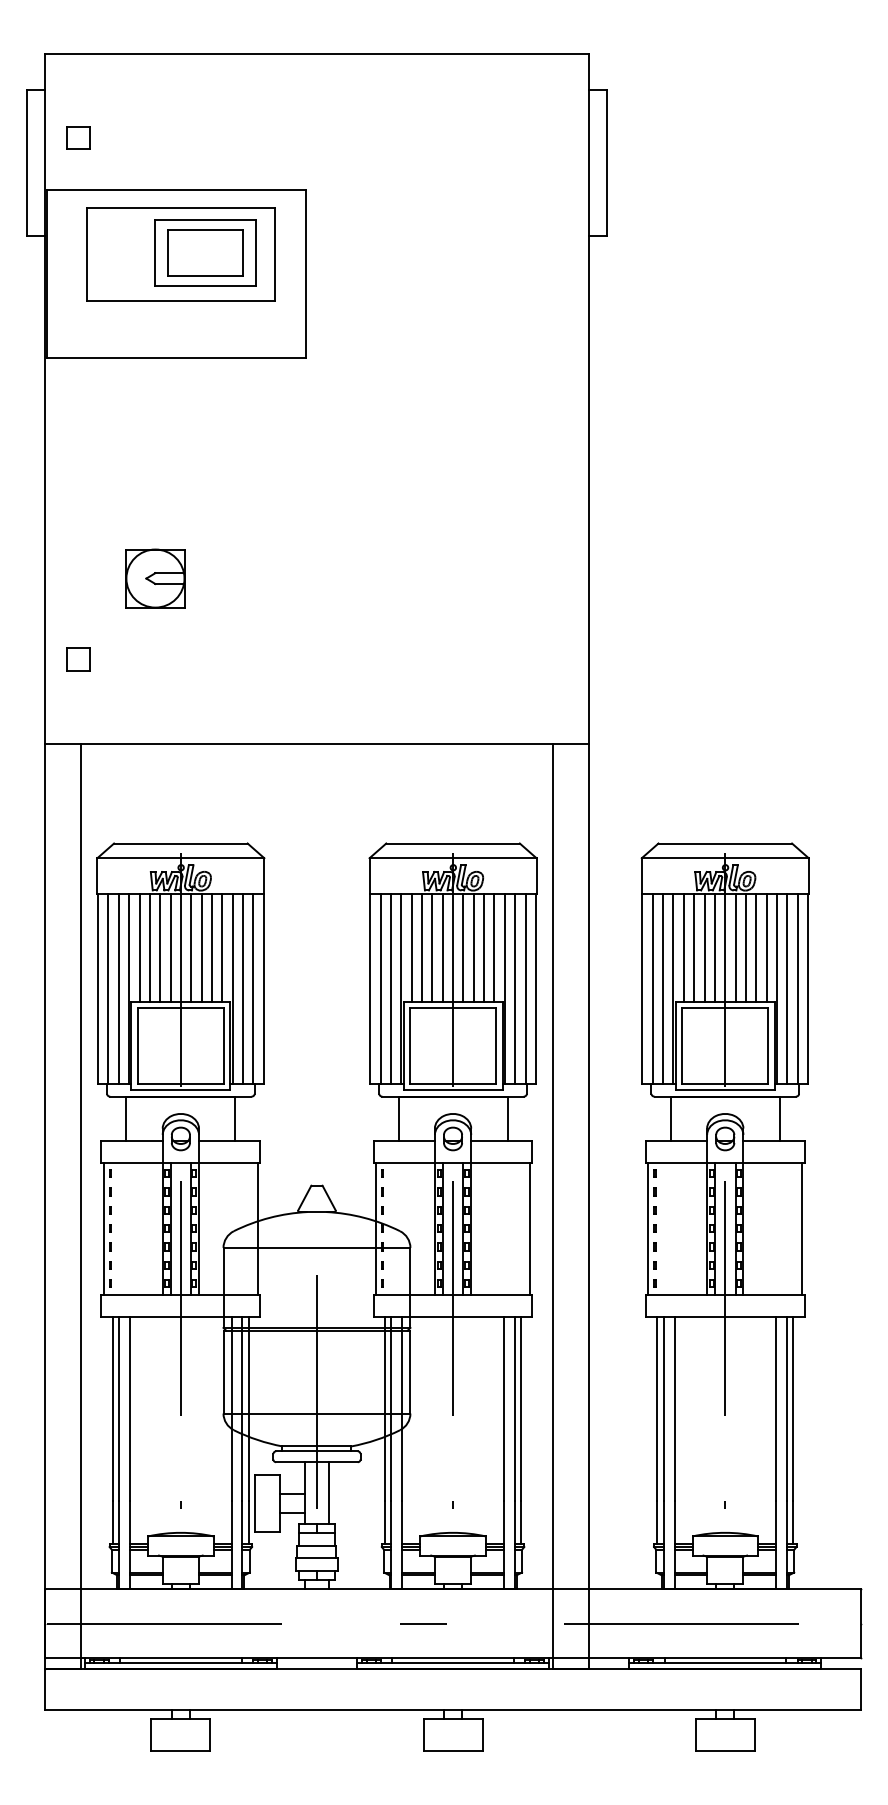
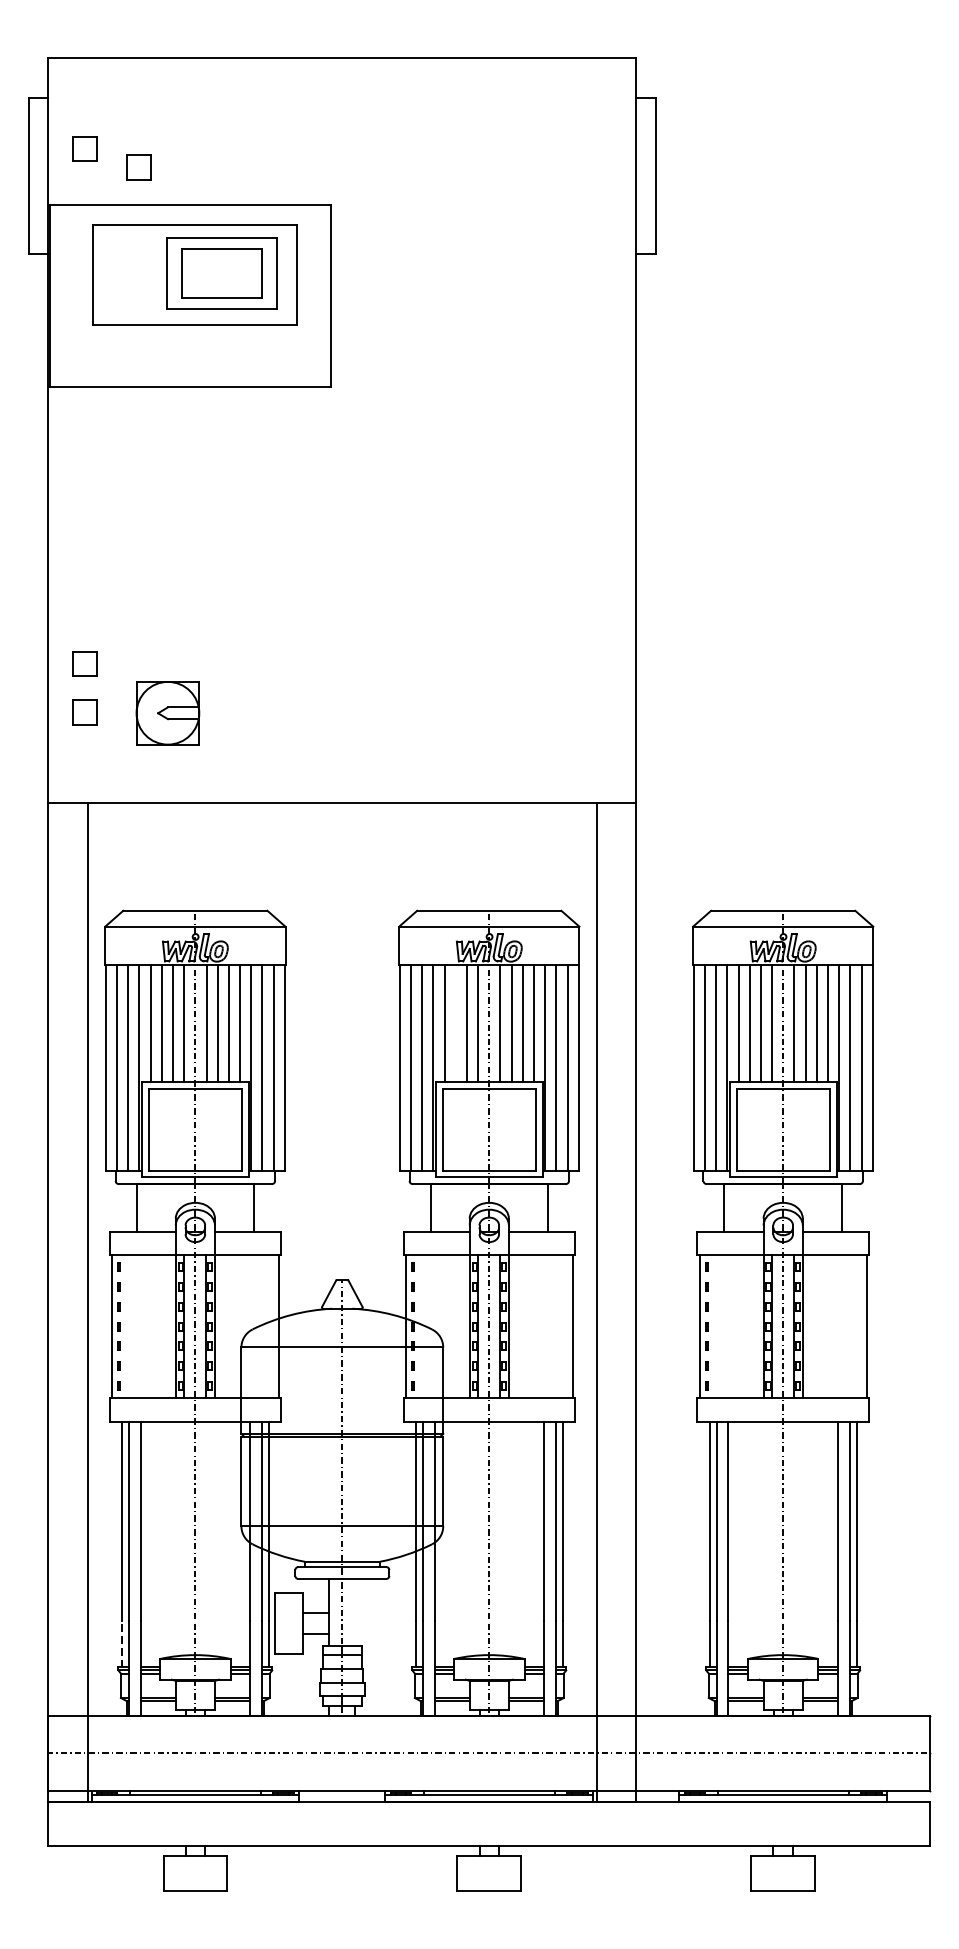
part: (128, 154) -> (138, 166), added
part: (155, 578) -> (167, 713), moved
part: (78, 614) -> (84, 663), added
line: (422, 948) -> (456, 1024), removed
line: (329, 1492) -> (355, 1611), removed
line: (112, 1522) -> (121, 1643), solid -> dashed

